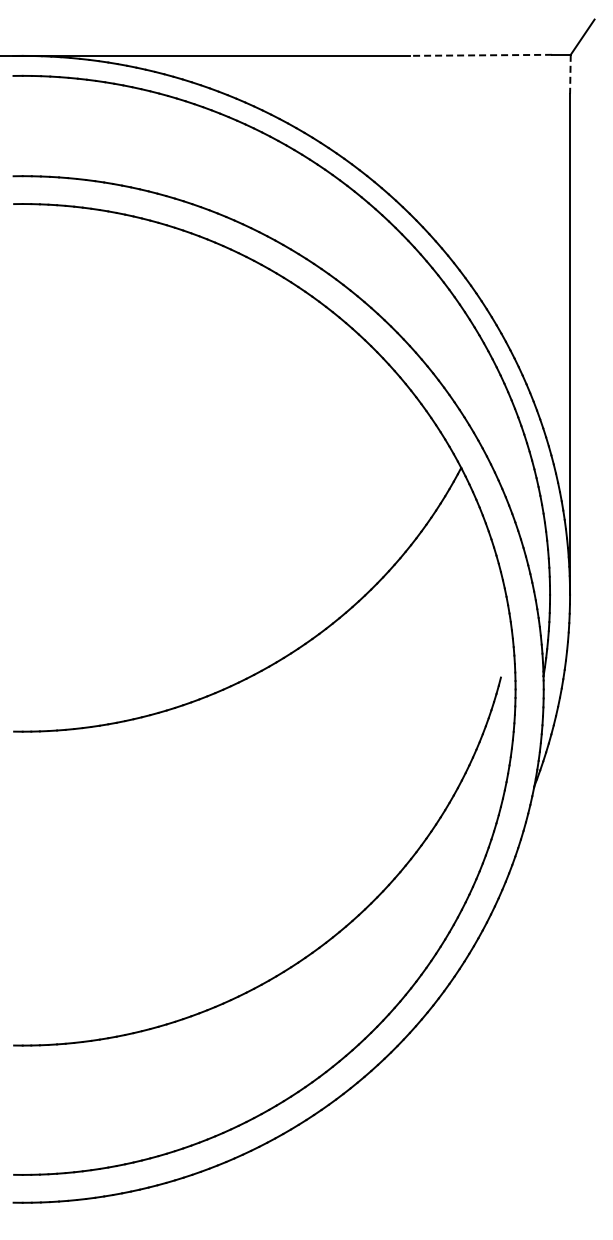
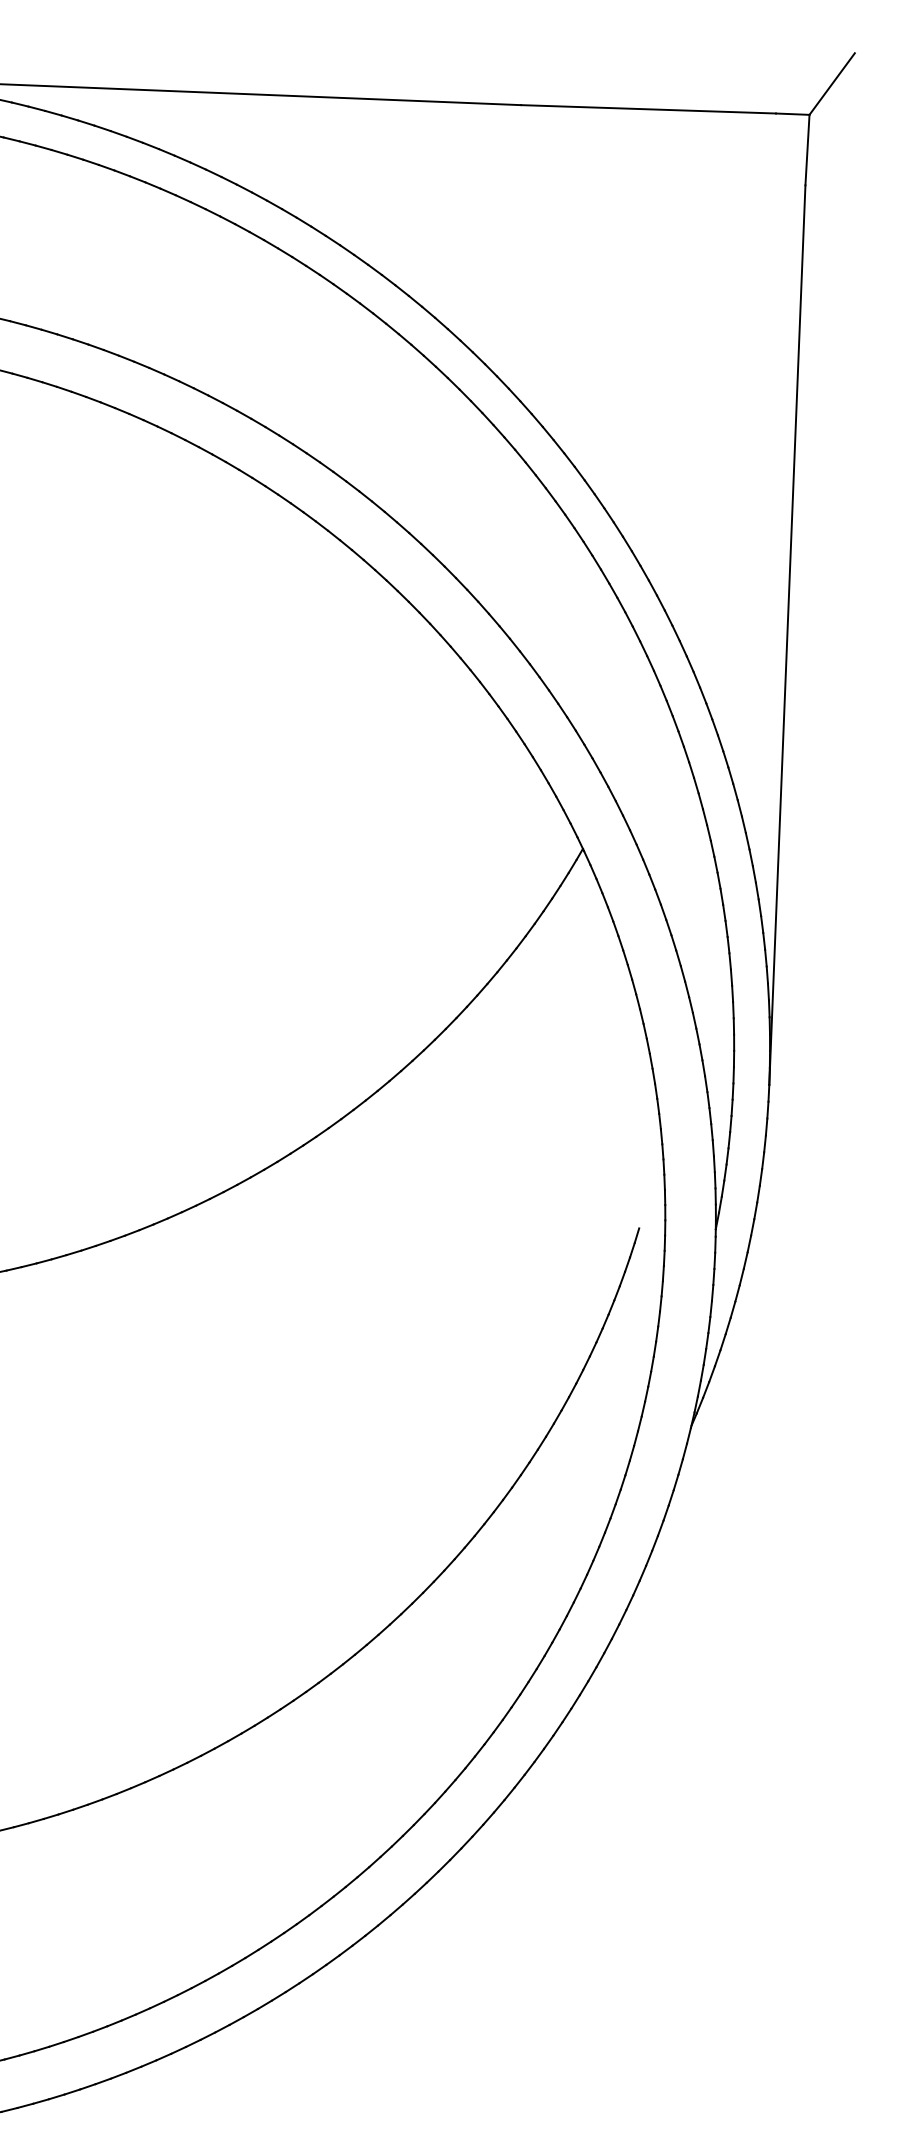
line: (481, 55) -> (649, 109), dashed -> solid
line: (570, 74) -> (807, 150), dashed -> solid

